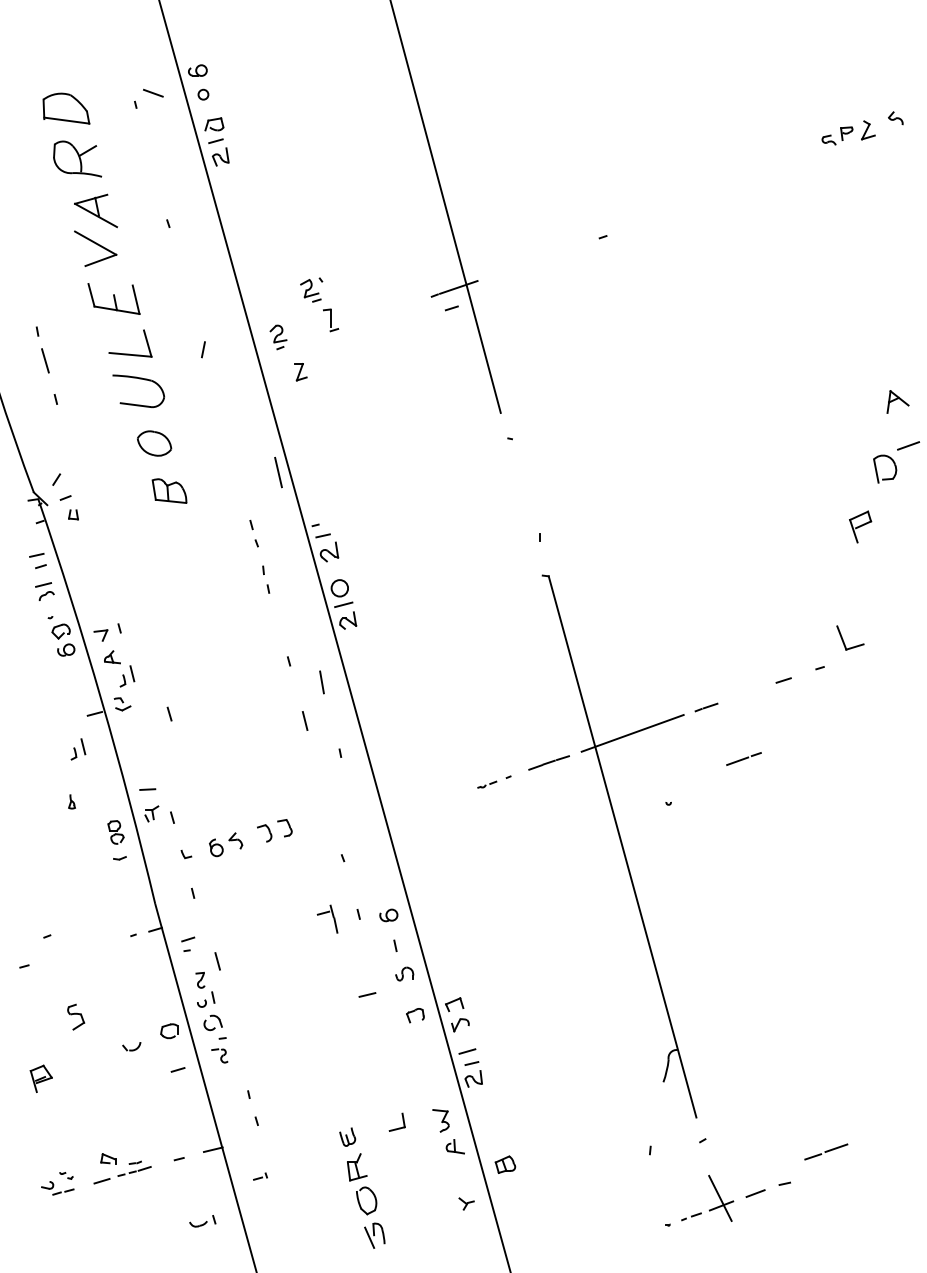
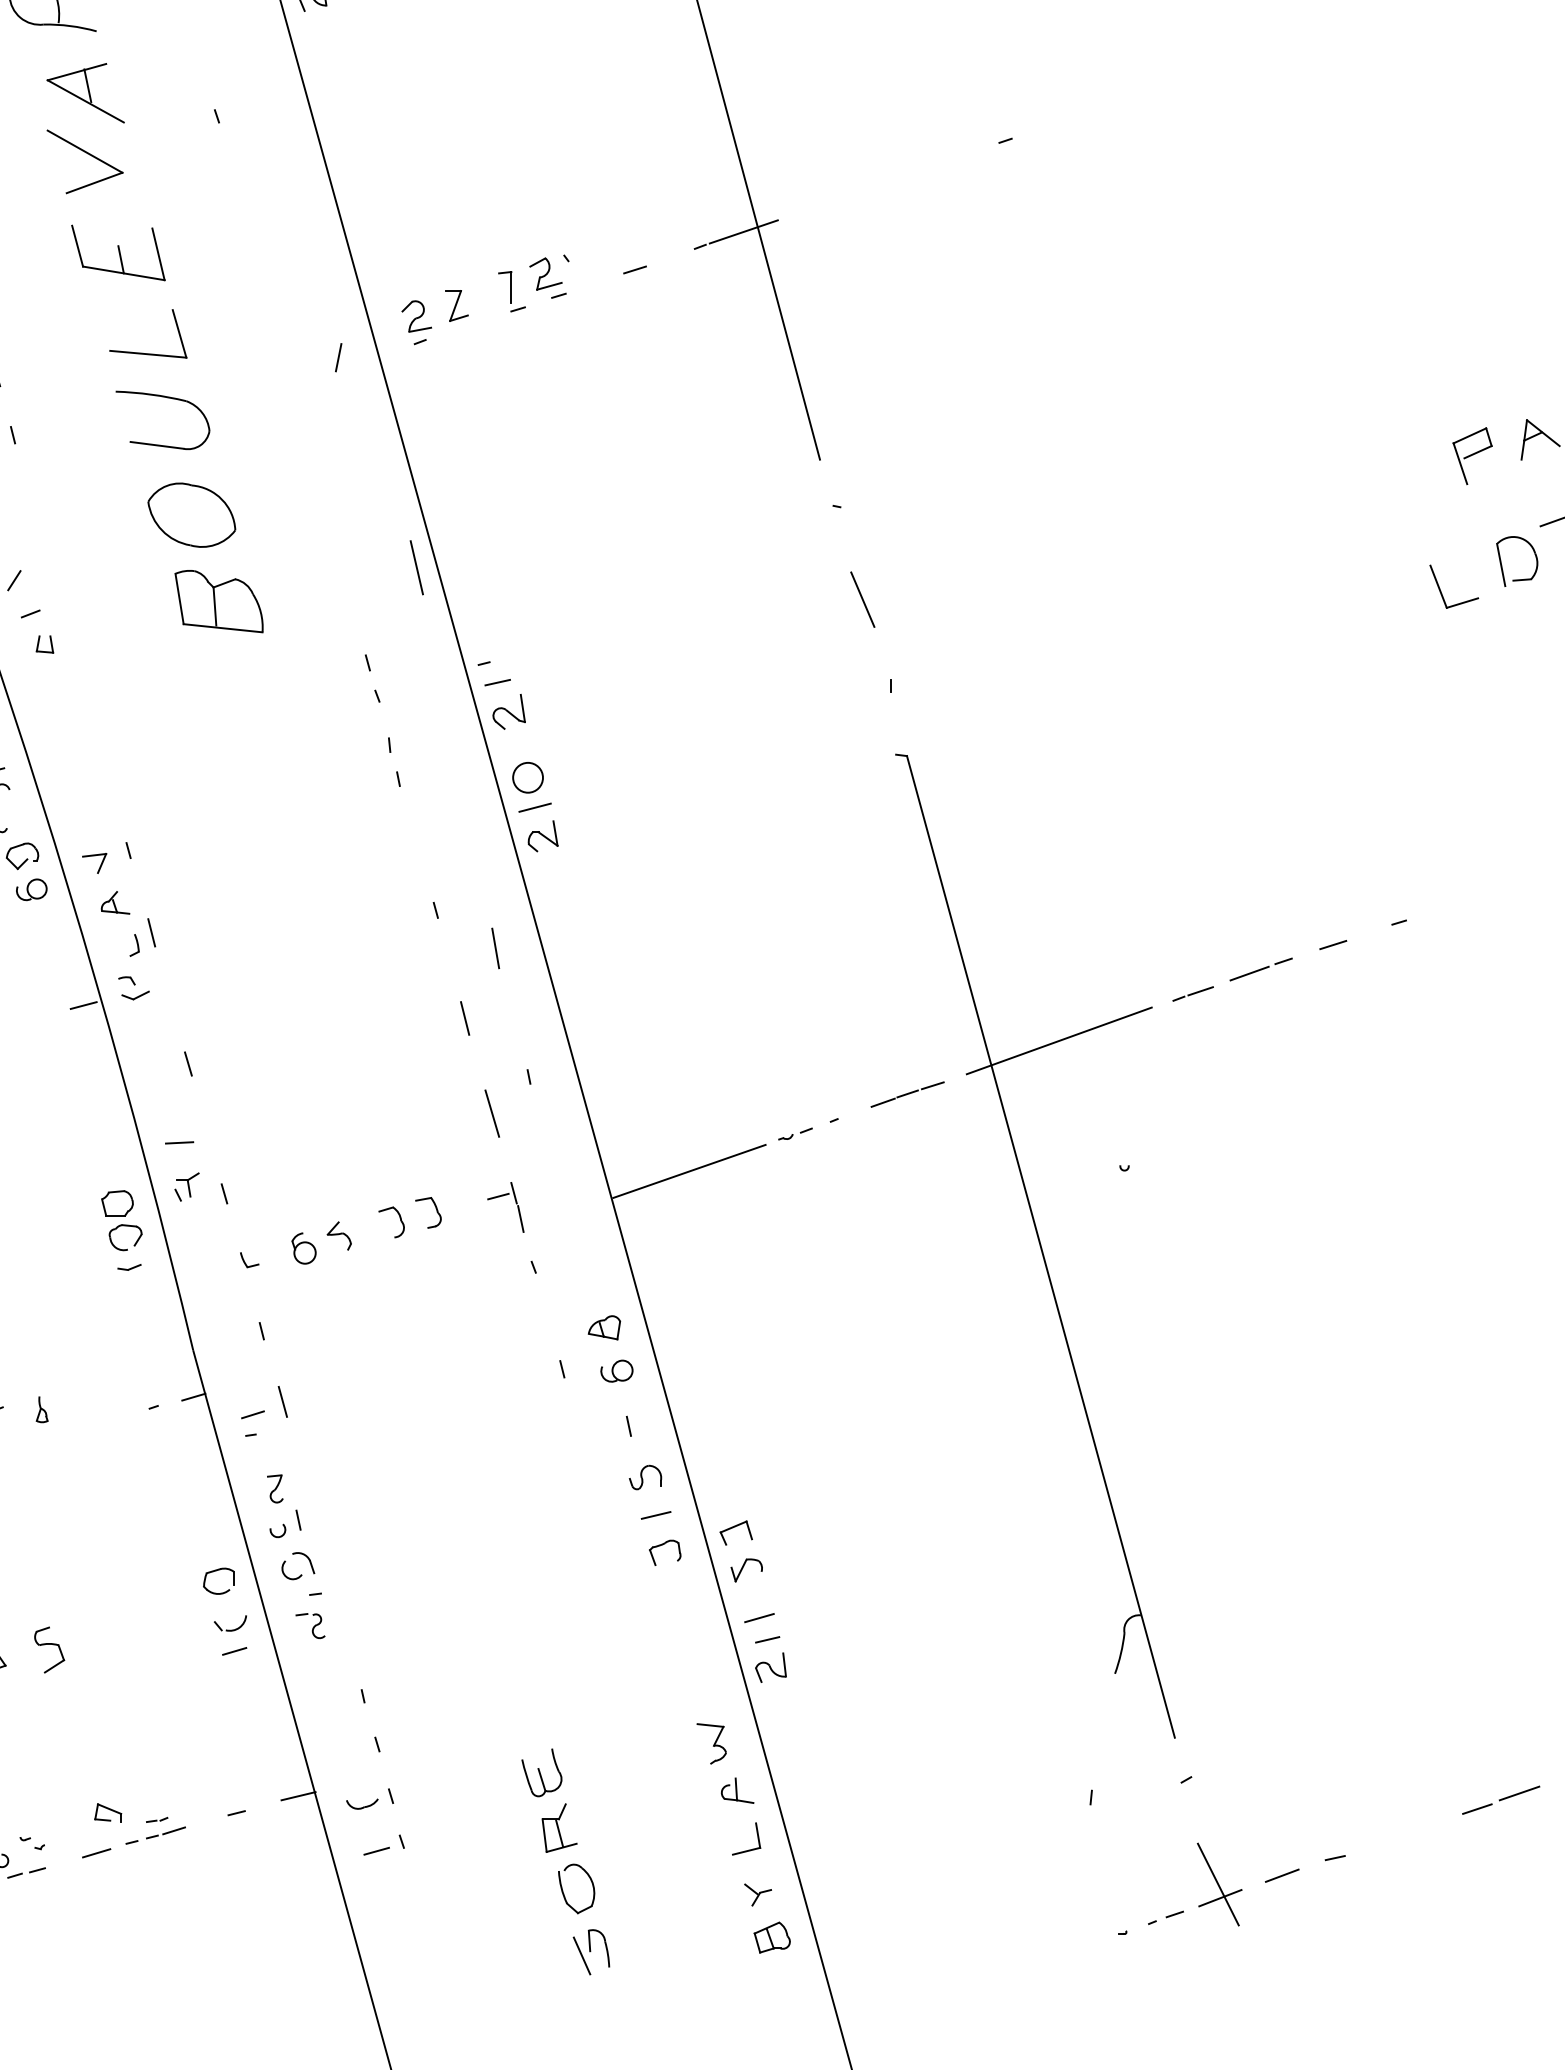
part: (311, 289) -> (549, 275), moved
line: (451, 308) -> (634, 270), moved
line: (203, 349) -> (338, 357), moved
part: (300, 372) -> (456, 306), moved
part: (154, 443) -> (191, 515), size x1.43
part: (169, 490) -> (219, 600), size x1.43
line: (524, 490) -> (863, 600), added
part: (860, 526) -> (1472, 455), moved
part: (844, 641) -> (1443, 593), moved
line: (169, 713) -> (188, 1062), moved
part: (78, 749) -> (53, 1070), removed
line: (743, 758) -> (1260, 968), moved
line: (319, 773) -> (491, 1113), added
part: (71, 801) -> (41, 1409), moved
line: (428, 804) -> (688, 1169), added
part: (115, 832) -> (121, 1220), size x1.43
part: (381, 891) -> (603, 1327), added
part: (327, 918) -> (505, 1206), moved
line: (217, 961) -> (282, 1402), moved
line: (367, 994) -> (656, 1514), moved
part: (76, 1016) -> (50, 1648), moved
part: (131, 1046) -> (229, 1623), moved
part: (402, 1120) -> (755, 1835), moved
part: (347, 1136) -> (541, 1772), size x1.43
line: (826, 1151) -> (1501, 1799), moved
part: (505, 1164) -> (772, 1937), moved
part: (260, 1176) -> (384, 1844), size x1.67
part: (202, 1221) -> (369, 1799), moved

